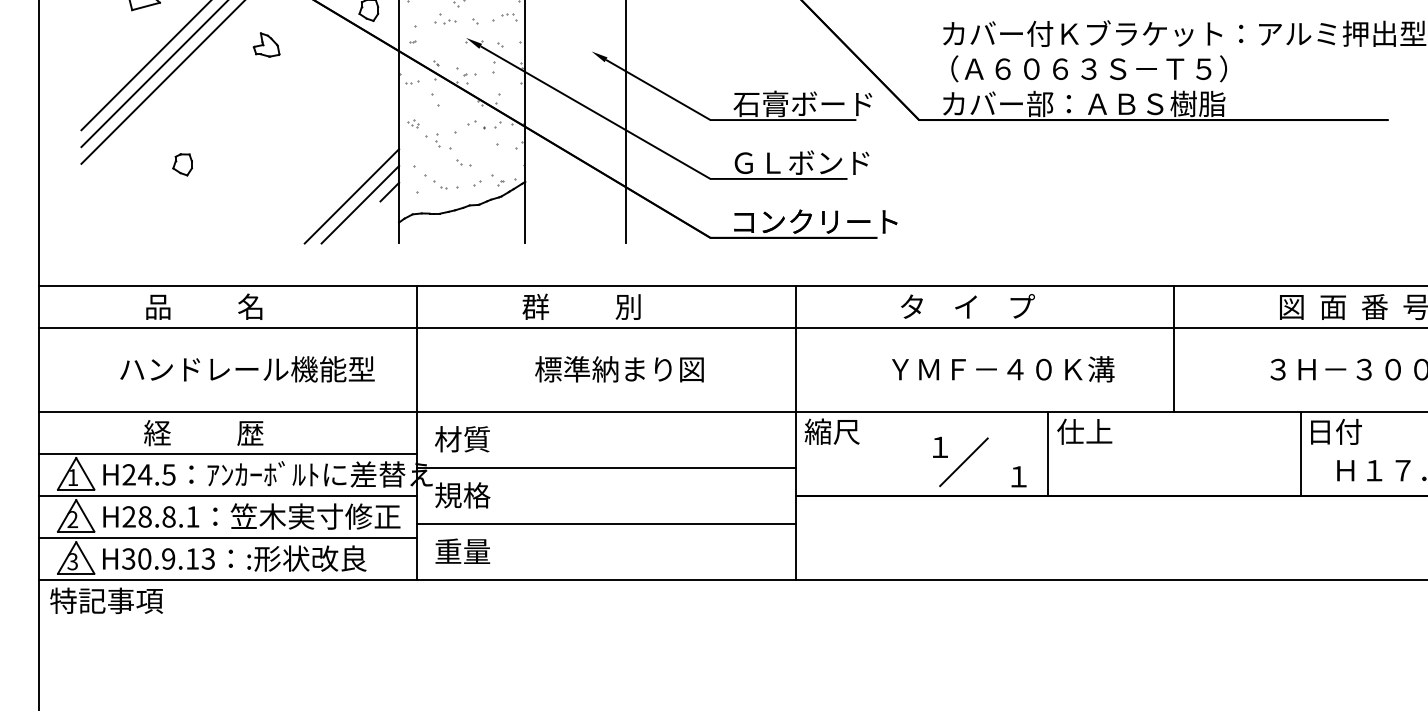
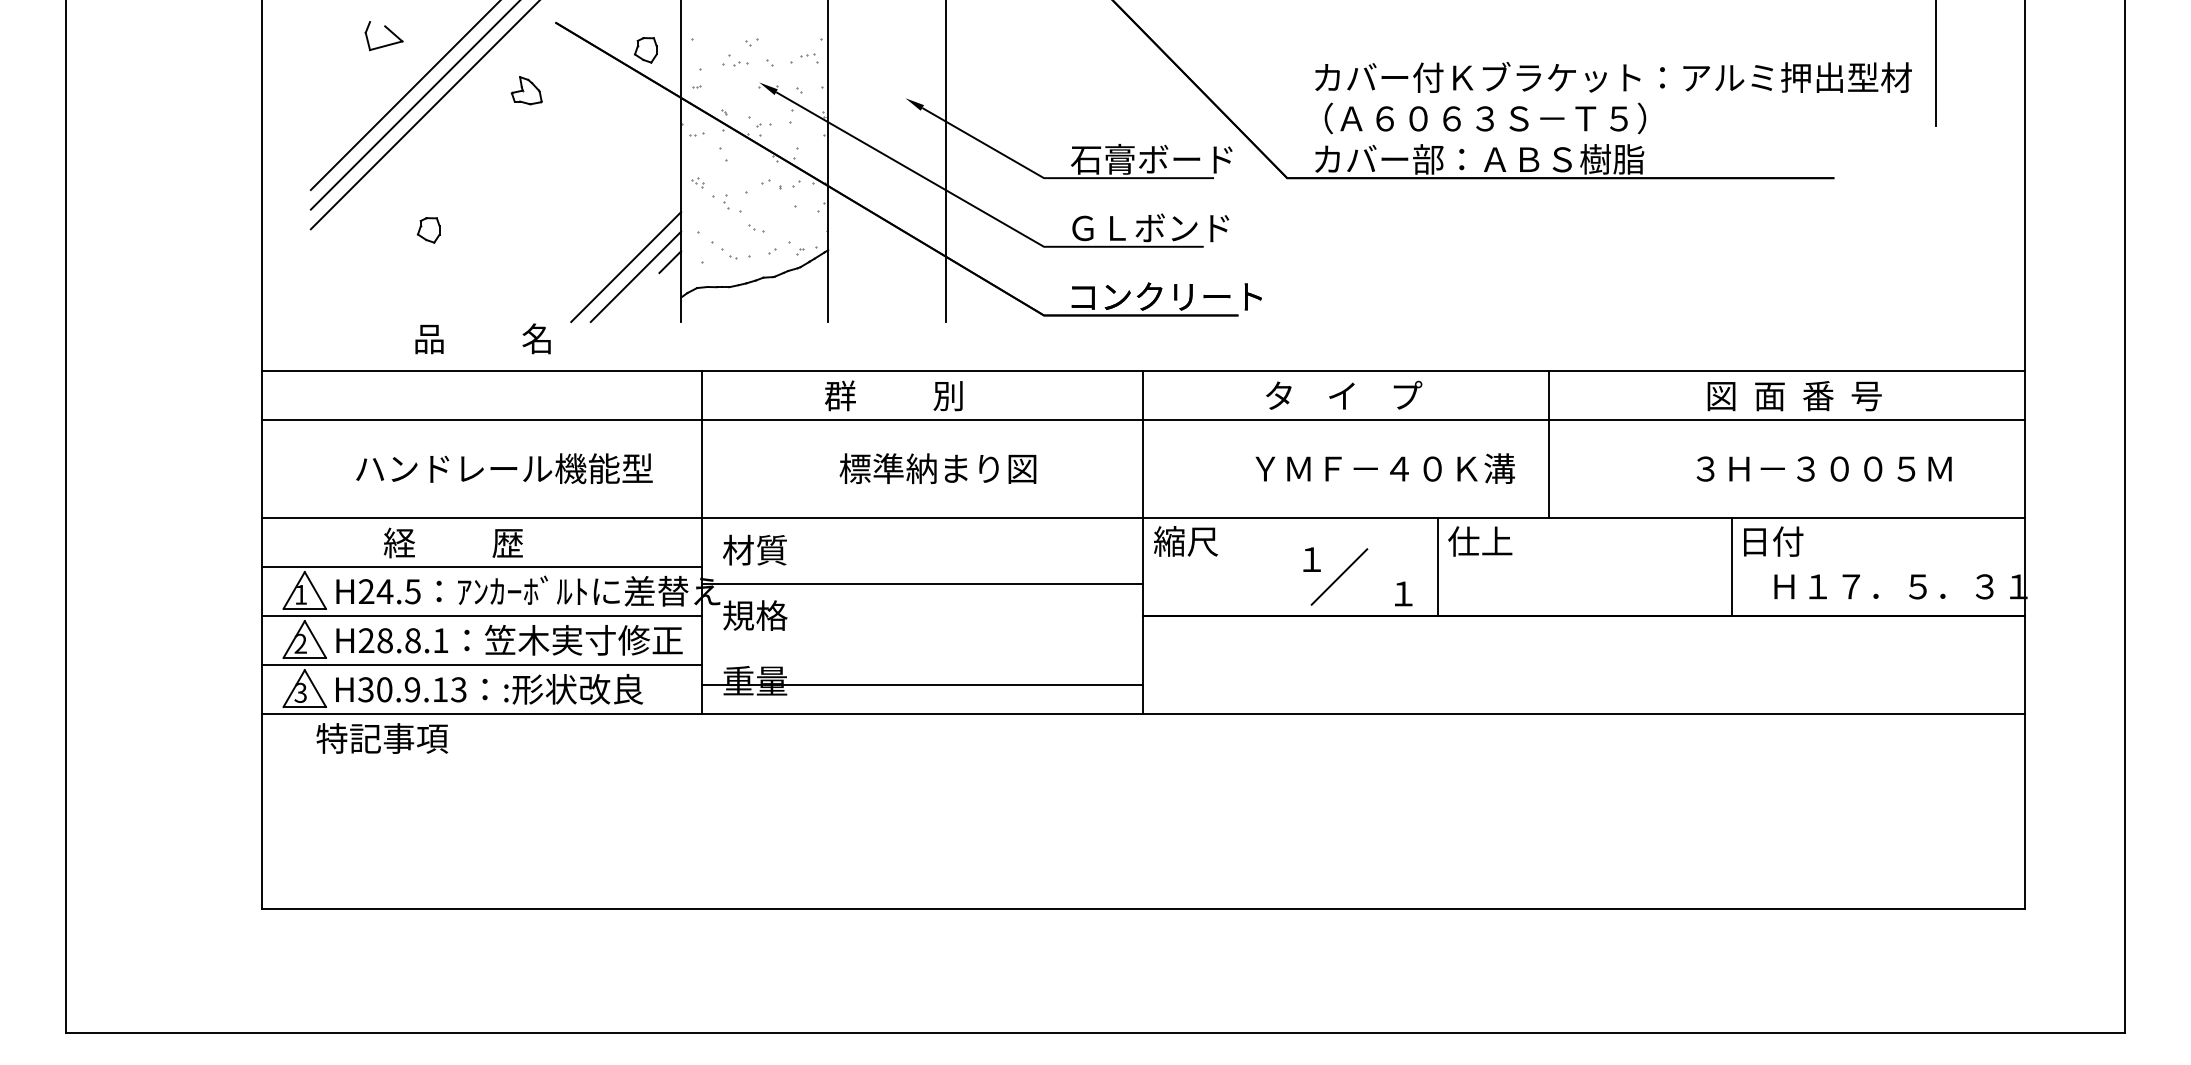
text: (203, 306) -> (482, 338), moved
line: (1174, 348) -> (1548, 444), moved
line: (606, 523) -> (922, 684), moved
text: (106, 600) -> (382, 738), moved

